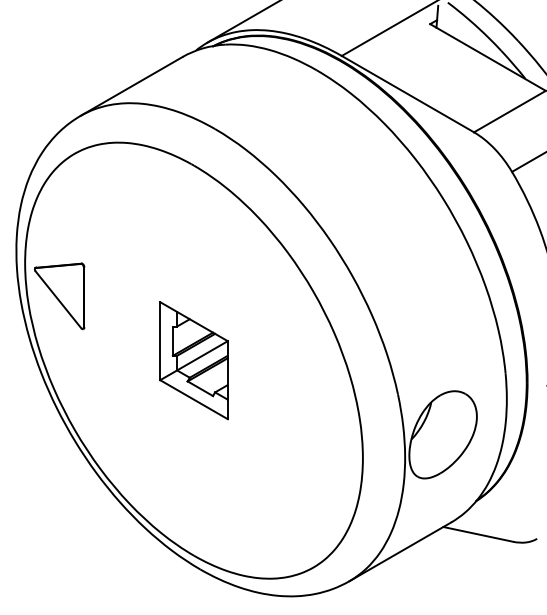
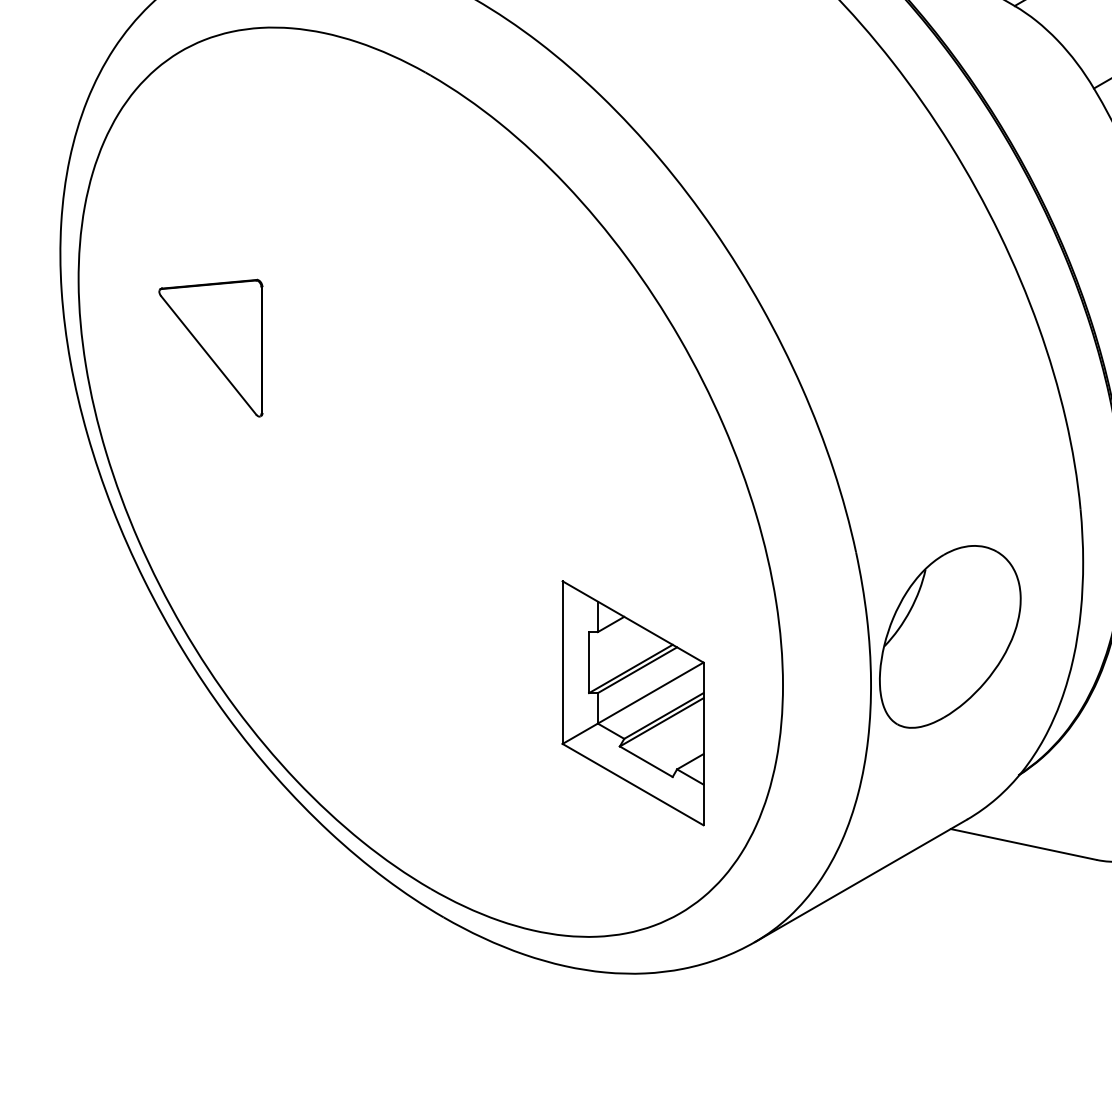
part: (59, 296) -> (210, 348), moved
part: (193, 360) -> (631, 702), moved

